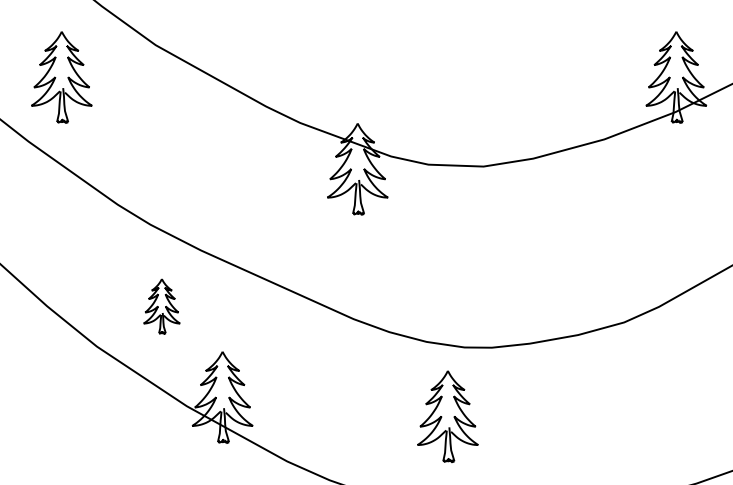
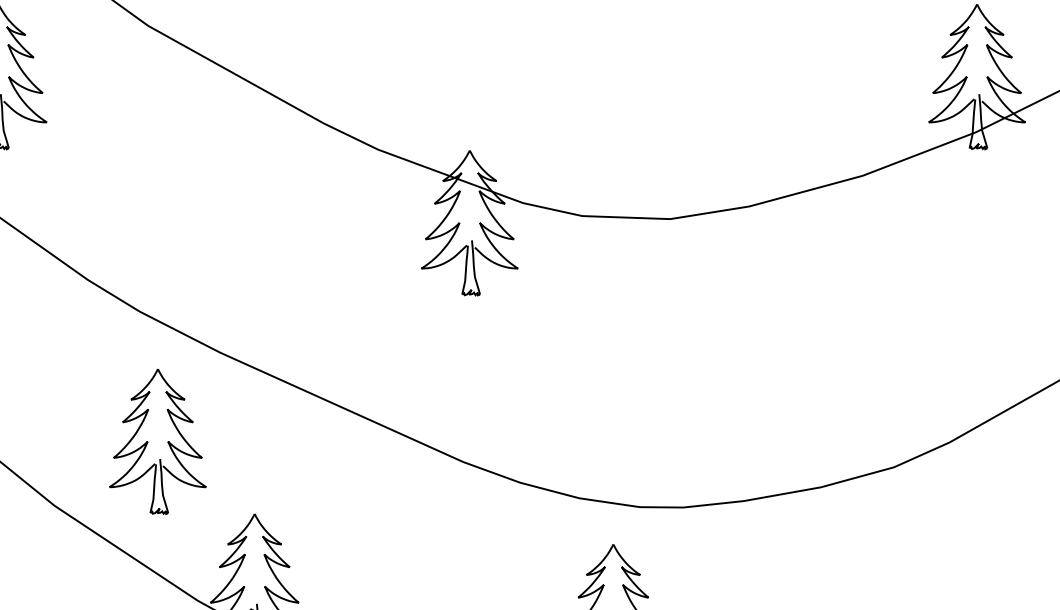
part: (161, 306) -> (157, 441), size x1.67

